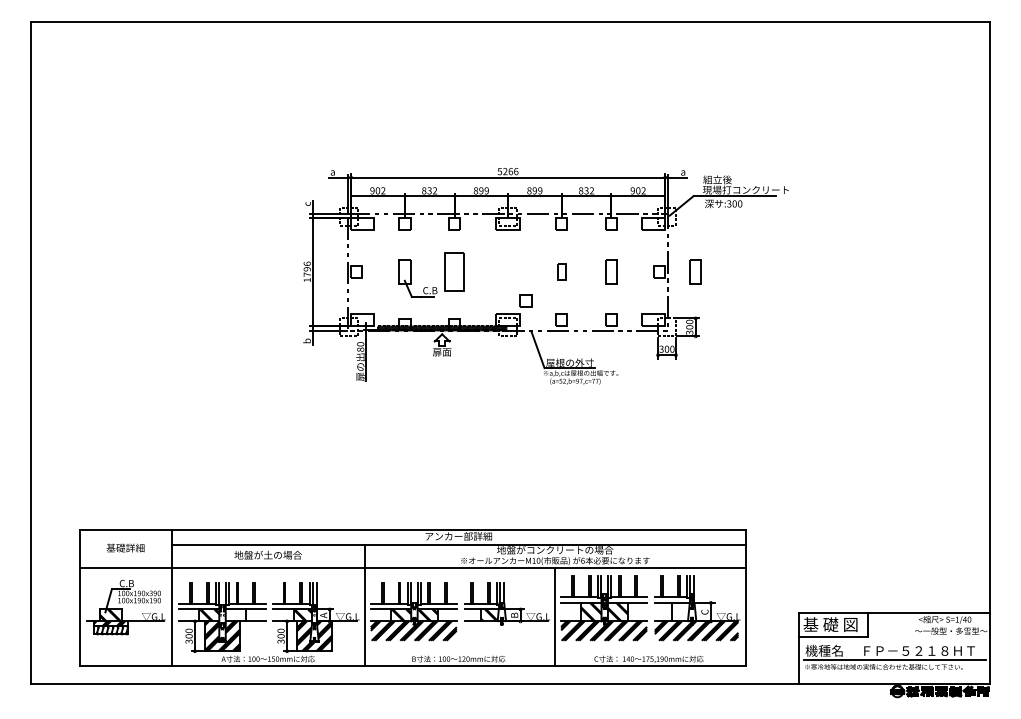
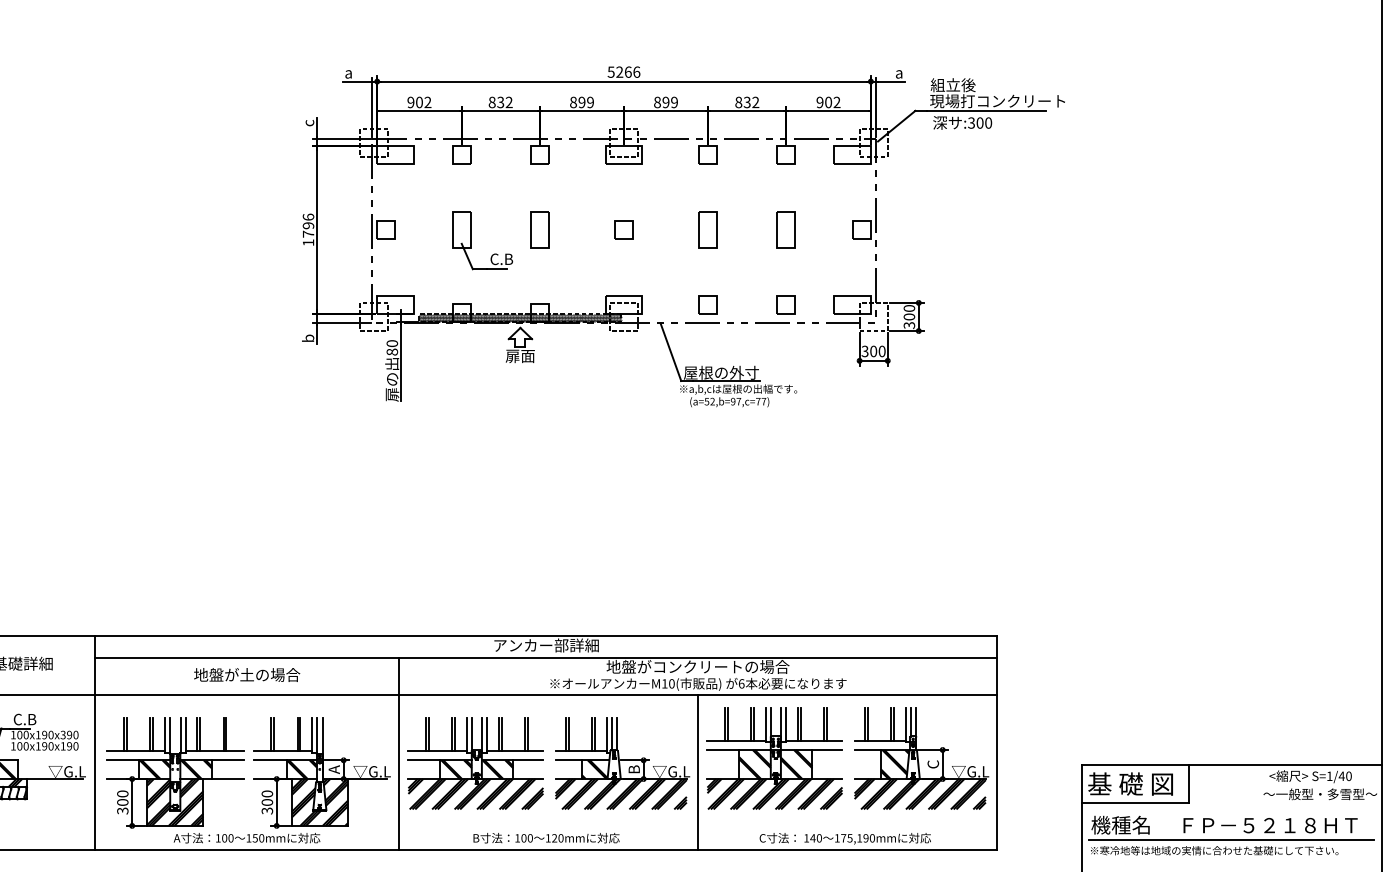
part: (454, 271) -> (539, 229), size x0.62
part: (561, 271) -> (707, 229), size x1.43
part: (695, 271) -> (918, 229), removed
part: (525, 300) -> (623, 229), moved
hatch: (680, 611) -> (894, 763), added
hatch: (235, 615) -> (195, 769), added
hatch: (506, 630) -> (621, 793), added

